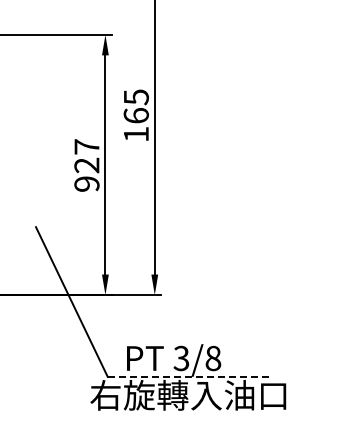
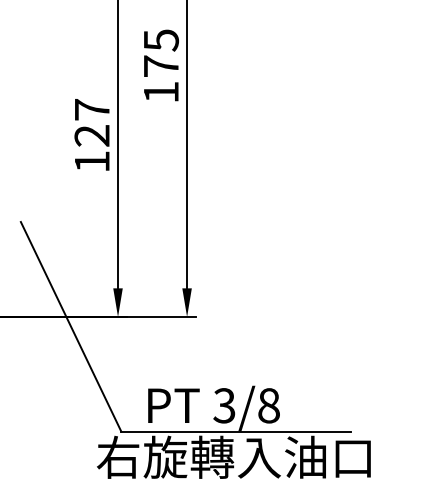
text: (135, 115) -> (160, 65), 165 -> 175
text: (86, 183) -> (91, 160), 927 -> 127
line: (189, 376) -> (235, 430), dashed -> solid

